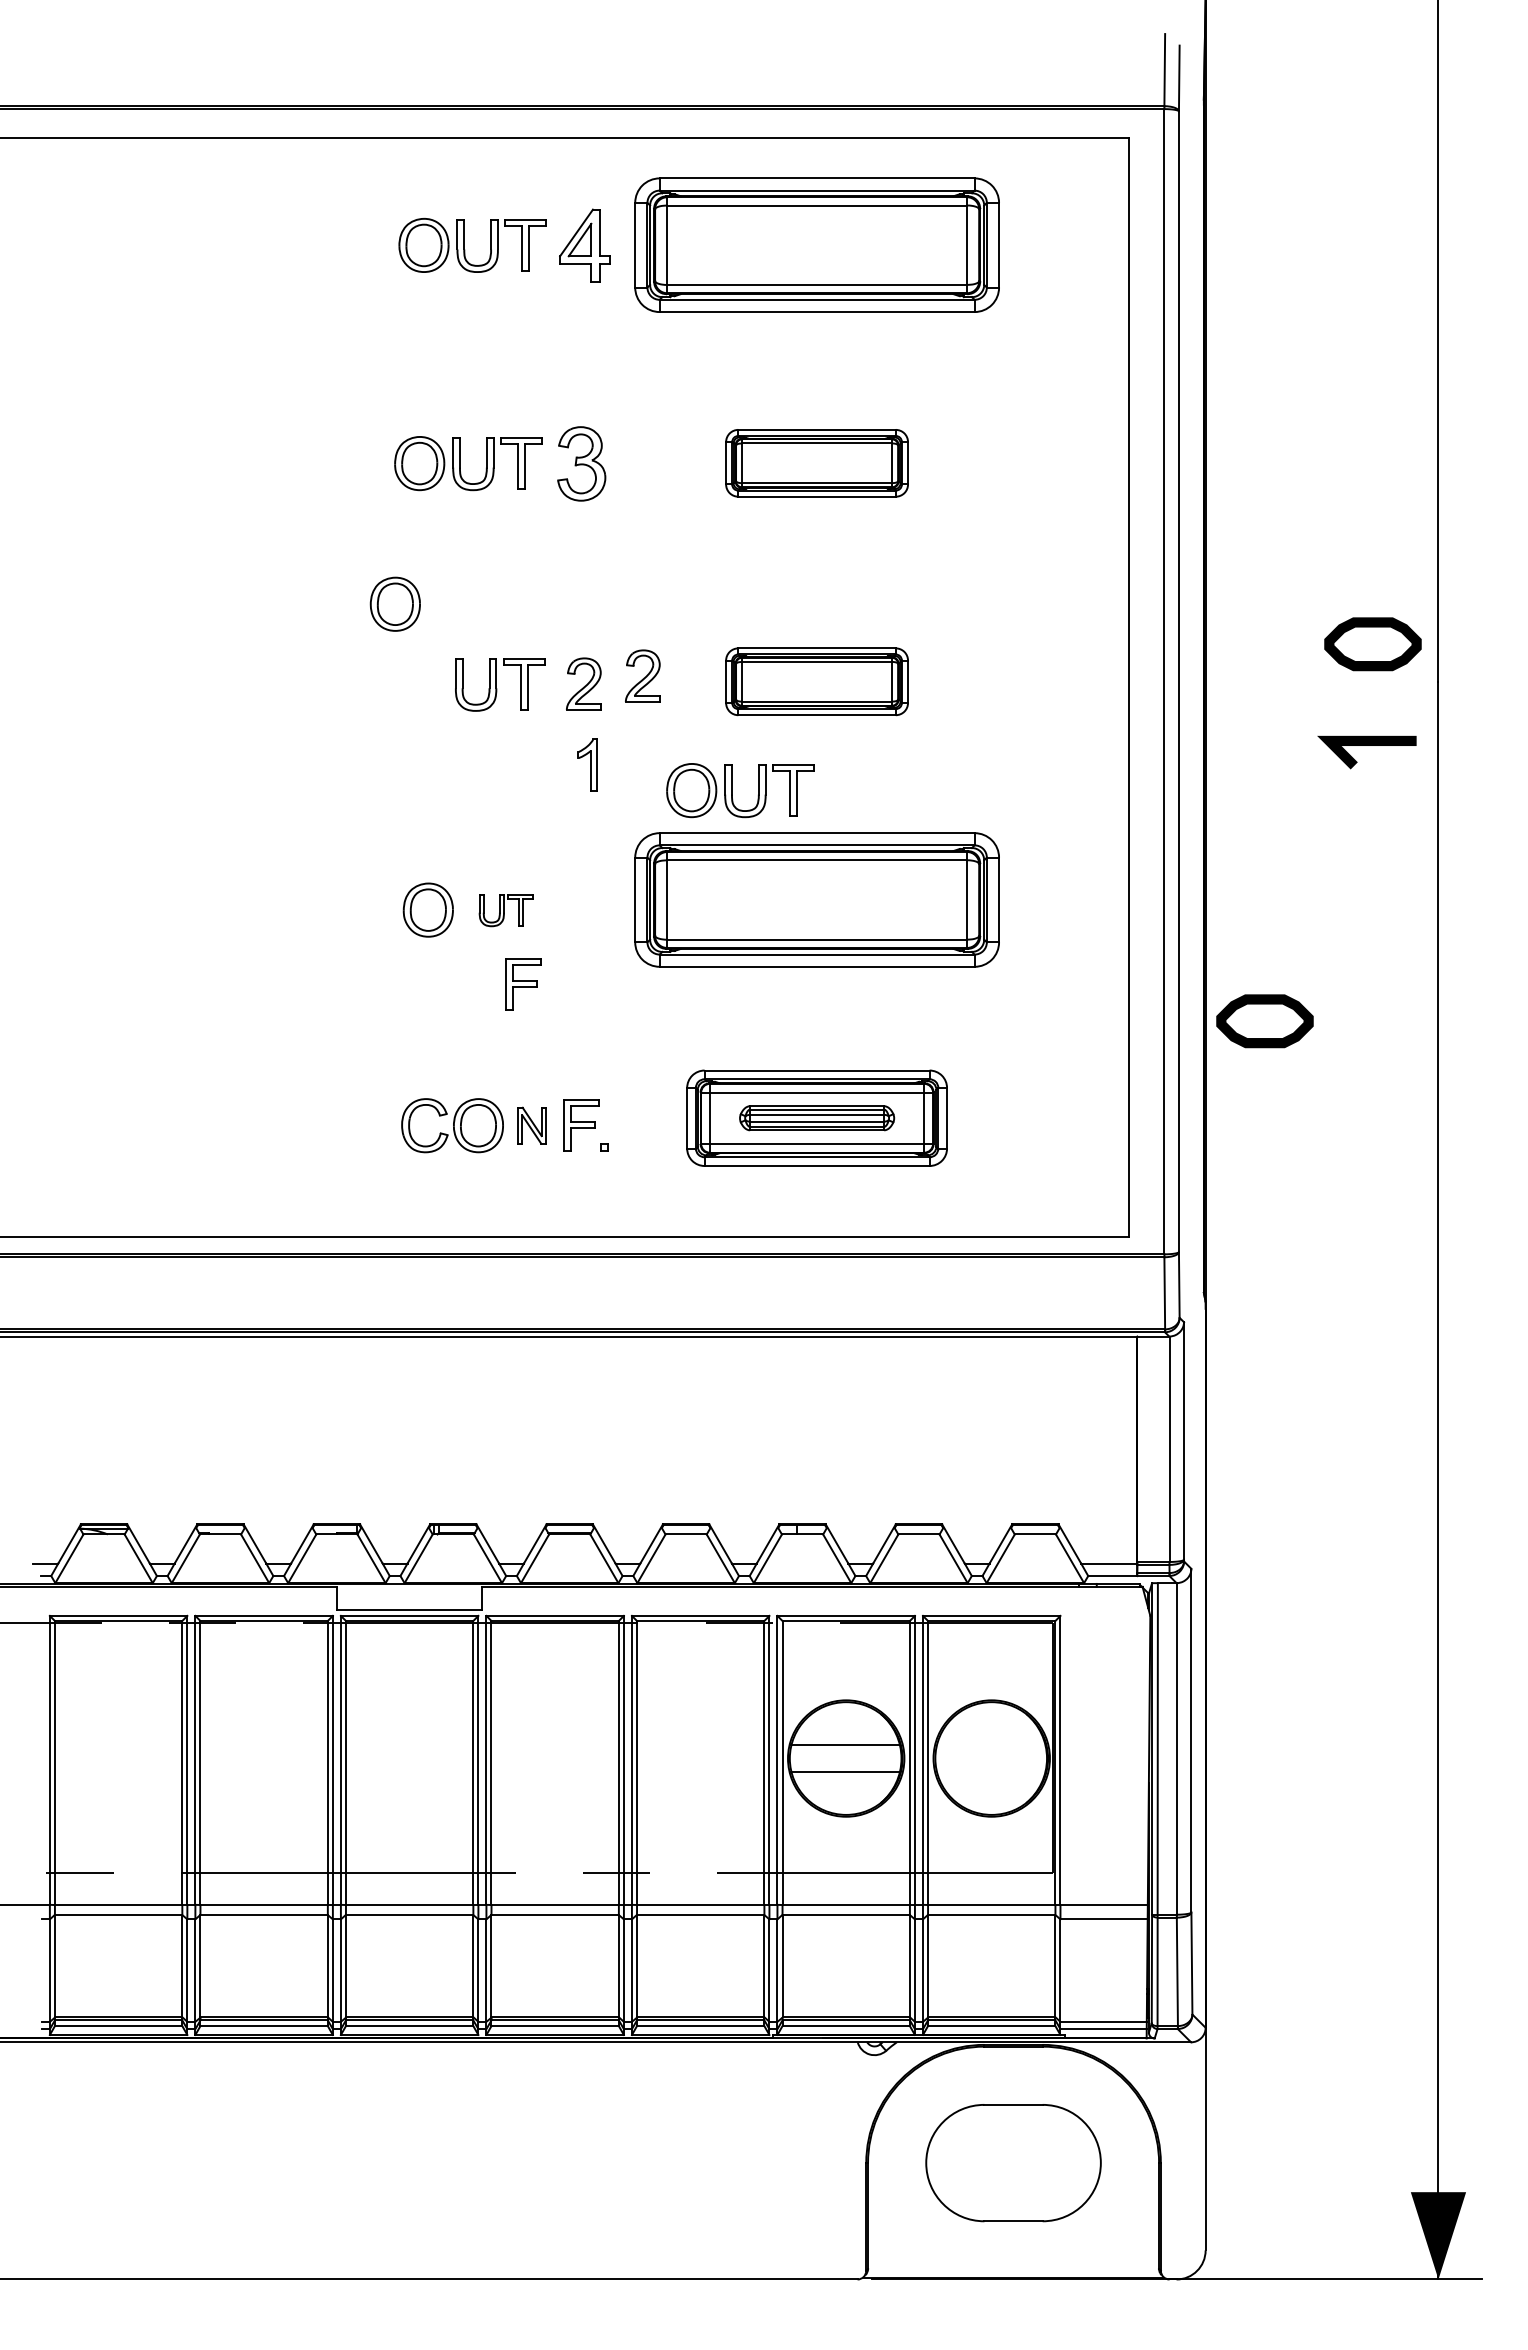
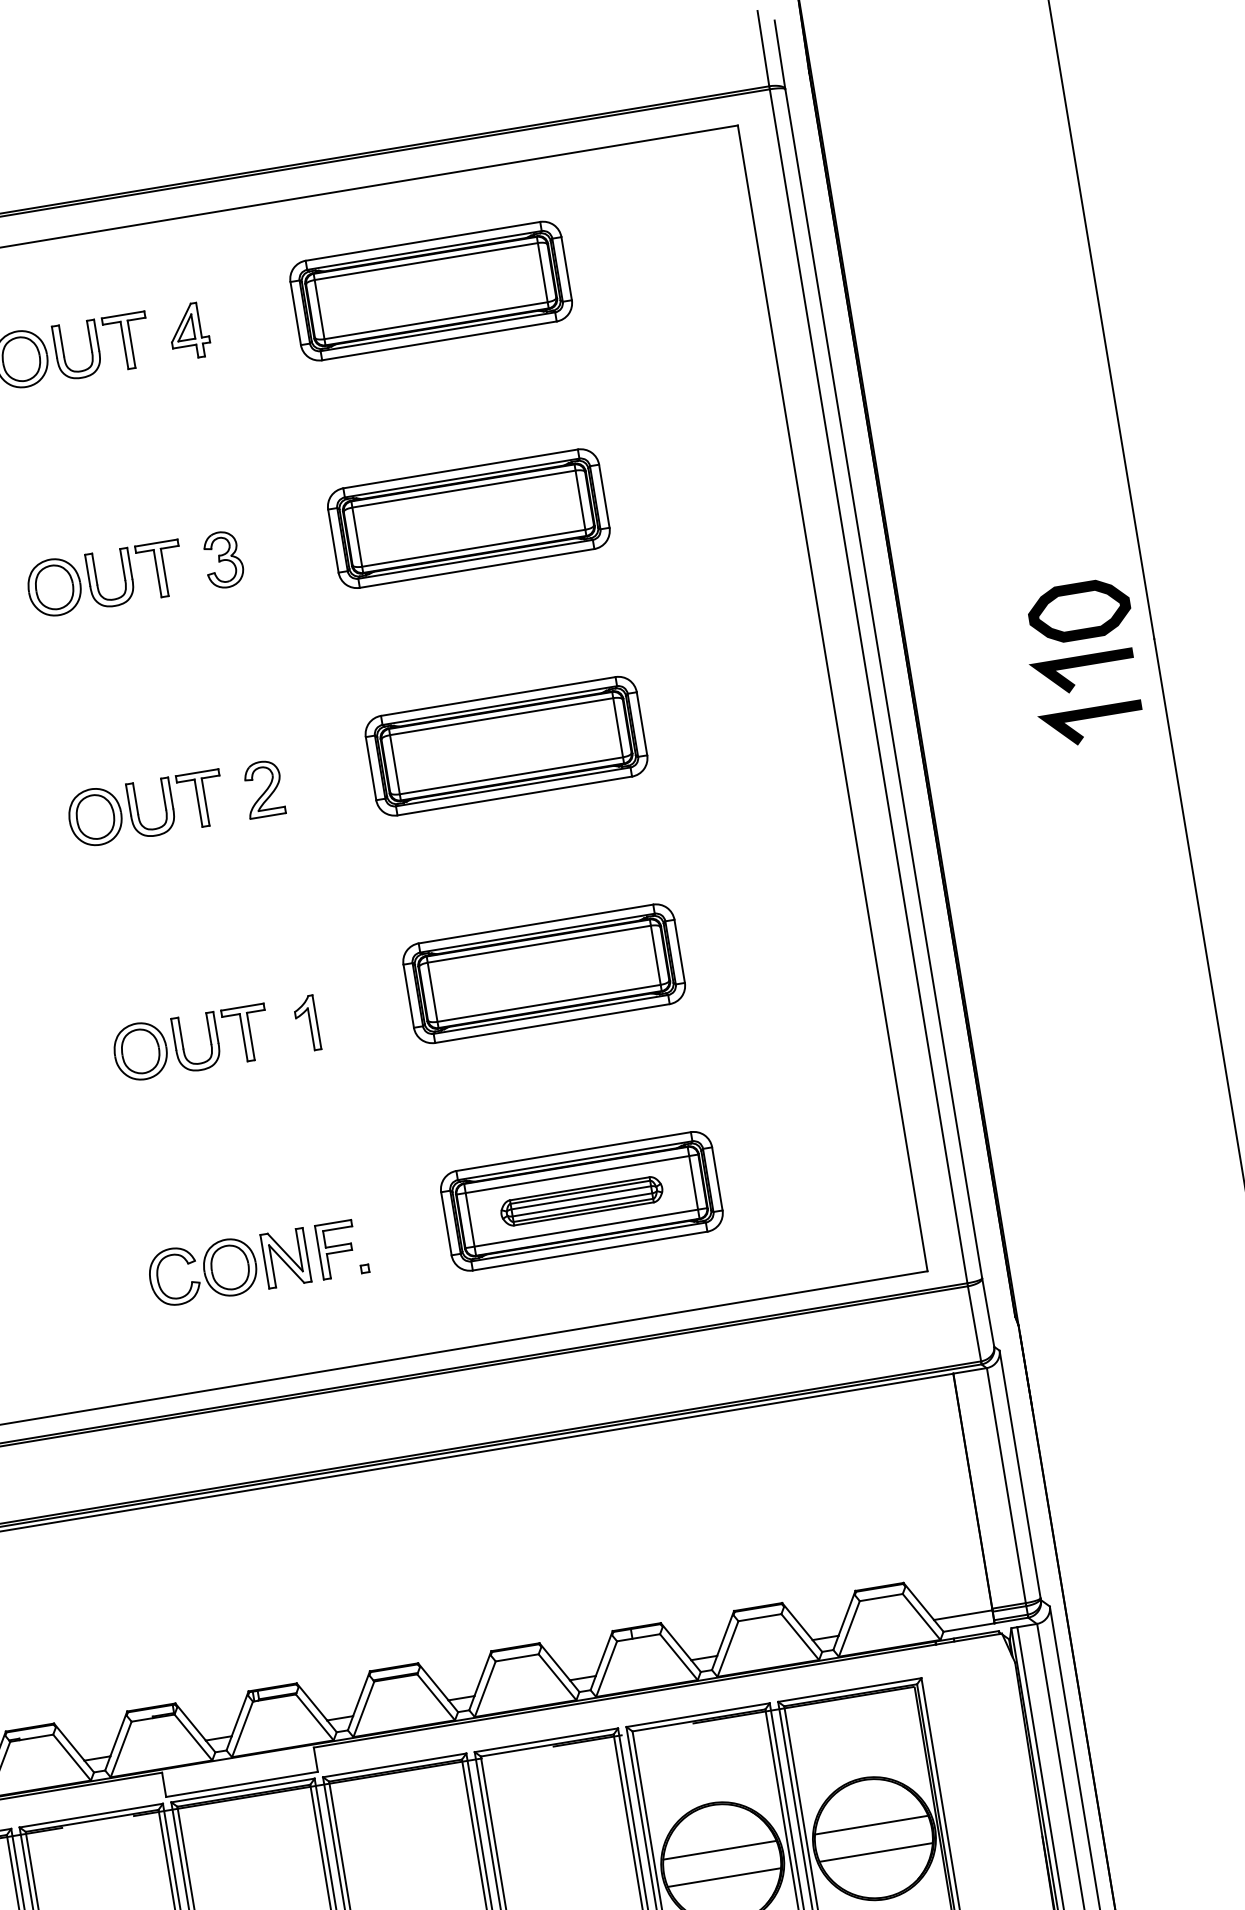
part: (584, 244) -> (188, 330), size x0.71
part: (816, 244) -> (430, 290), size x0.71
part: (816, 462) -> (468, 517), size x1.43
part: (581, 463) -> (223, 559), size x0.71
part: (394, 603) -> (94, 816), moved
part: (642, 675) -> (323, 769), removed
part: (816, 681) -> (505, 746), size x1.43
line: (1366, 696) -> (1081, 666), added
part: (587, 764) -> (306, 1023), moved
part: (732, 790) -> (437, 874), removed
part: (816, 899) -> (543, 973), size x0.71
part: (506, 910) -> (222, 1038), size x1.67
part: (523, 984) -> (252, 1112), removed
part: (1264, 1021) -> (1031, 1023), removed
part: (531, 1125) -> (285, 1258), size x1.43
line: (990, 1745) -> (870, 1825), added
line: (990, 1771) -> (875, 1852), added

